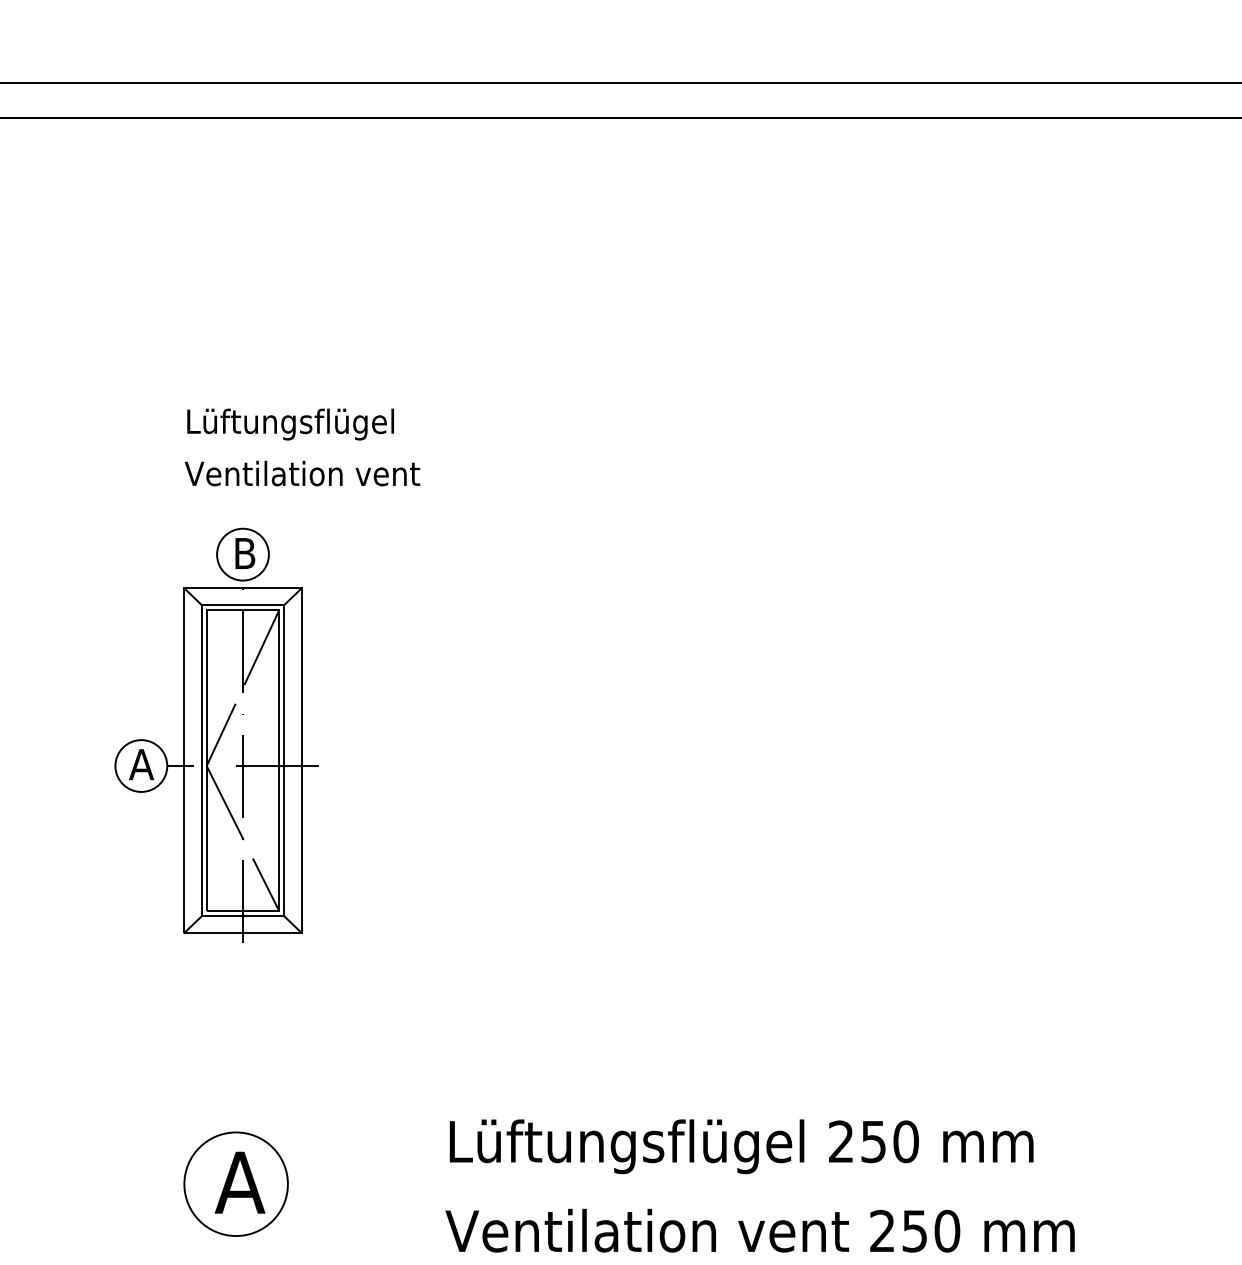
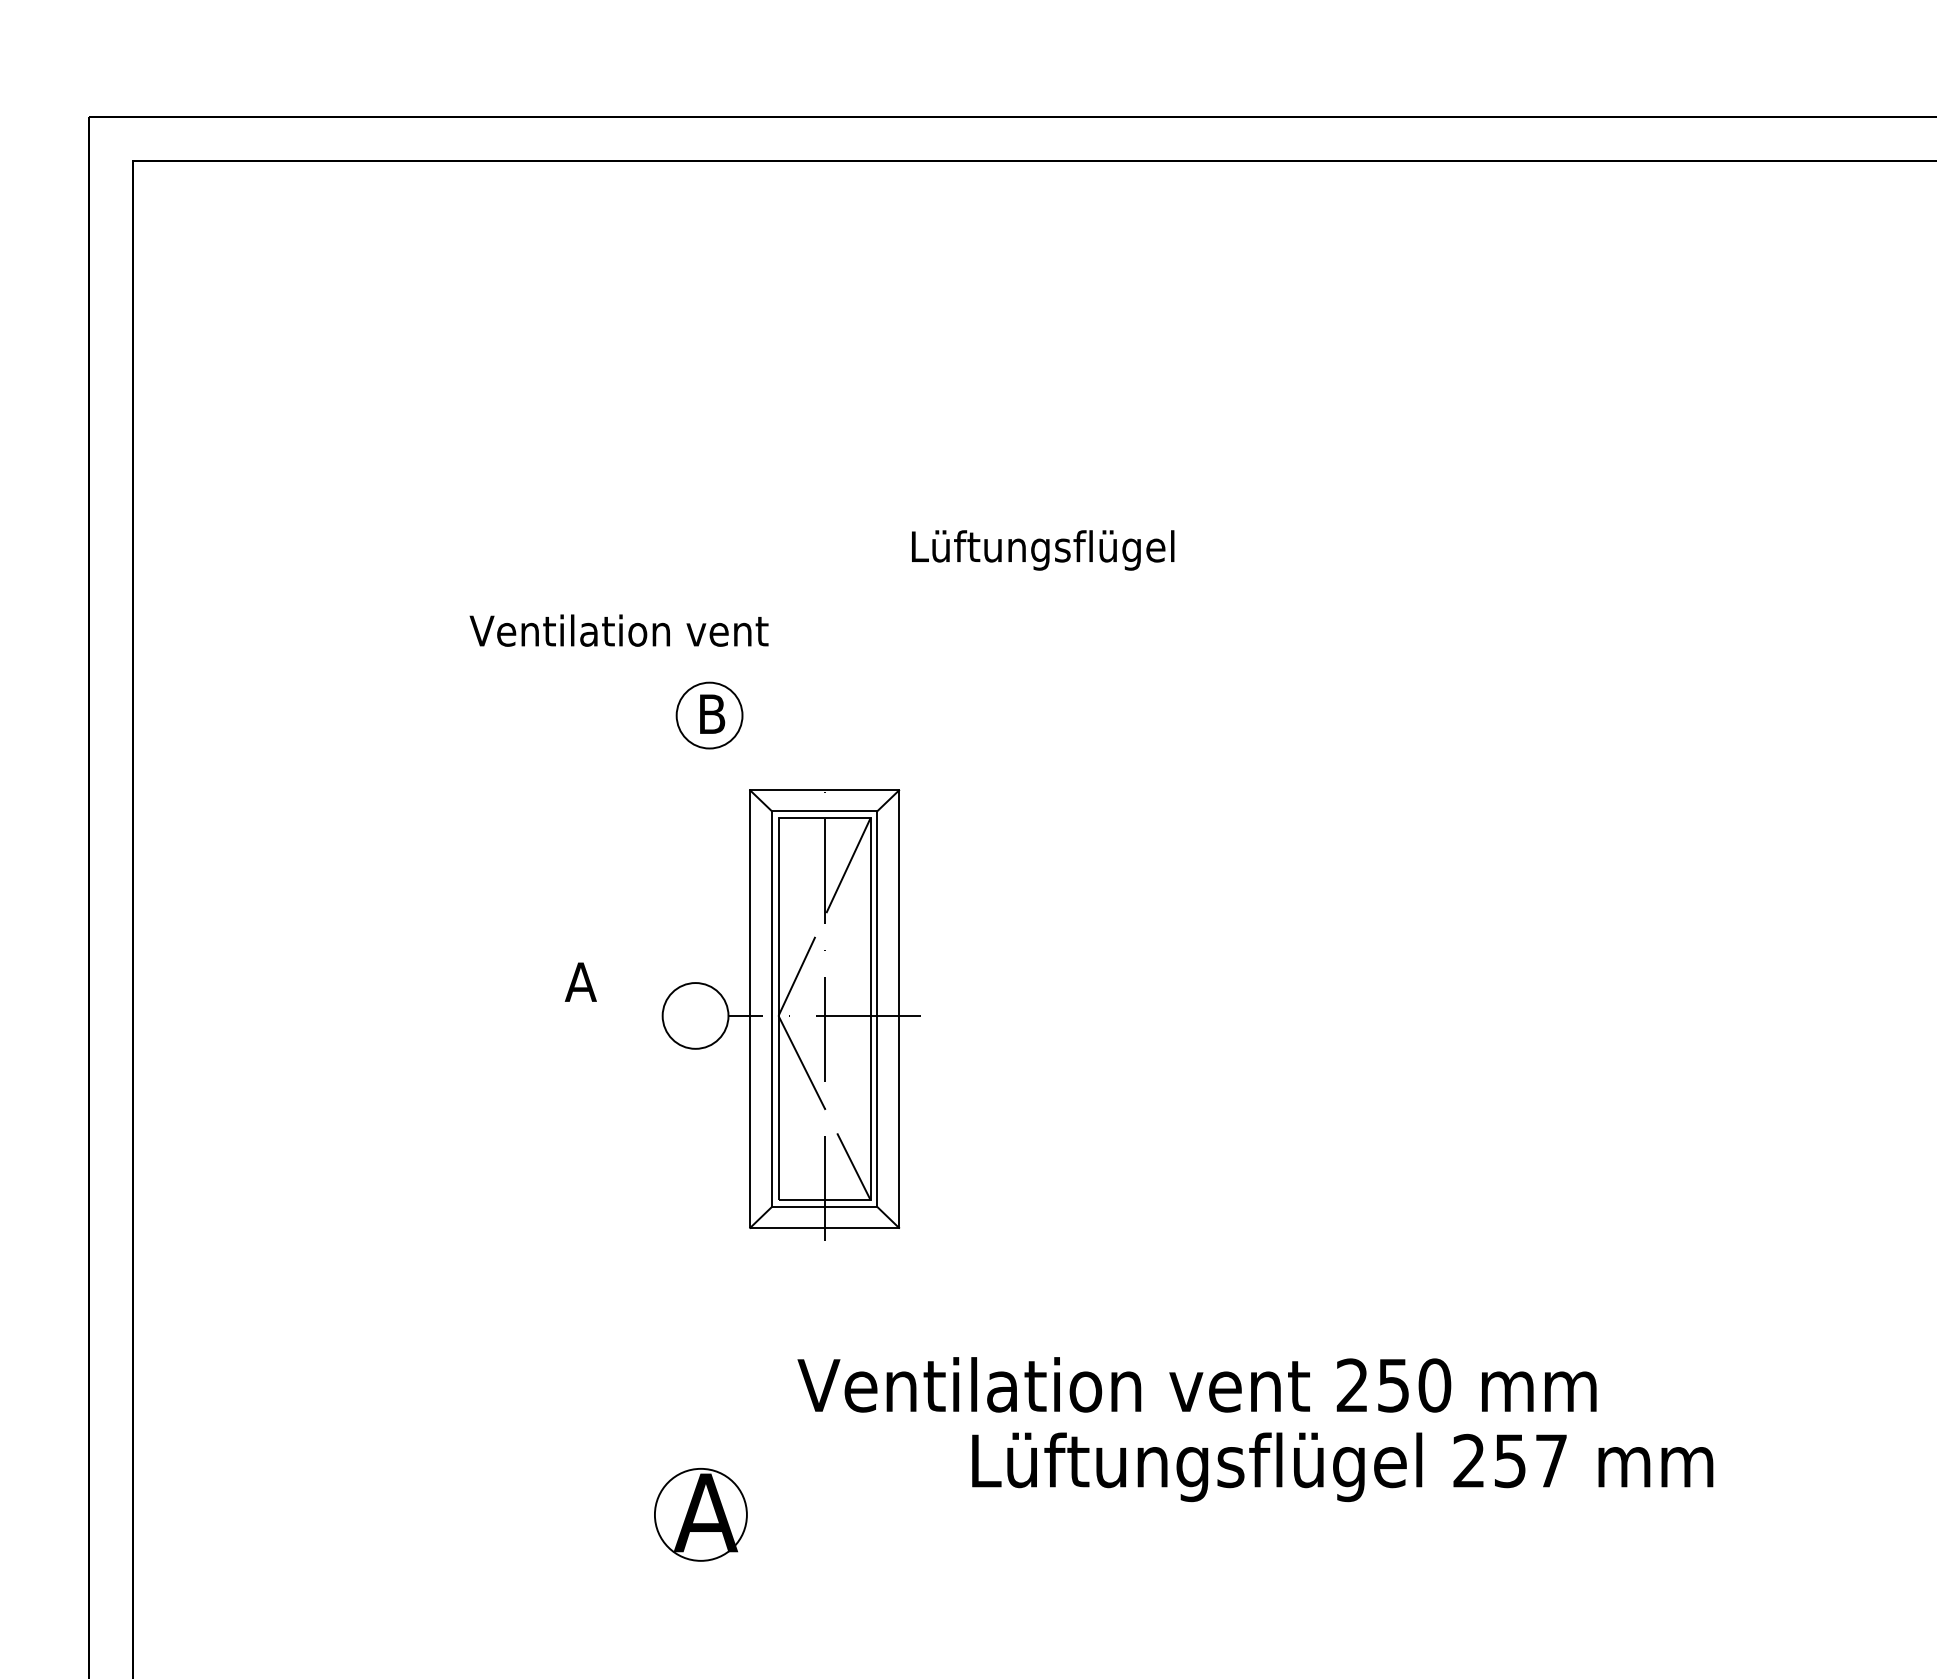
text: (290, 424) -> (1043, 550), moved
text: (301, 473) -> (618, 630), moved
part: (216, 764) -> (790, 1014), moved
text: (906, 1141) -> (1551, 1460), 250 -> 257
circle: (235, 1183) -> (700, 1514), size x0.7
text: (759, 1230) -> (1196, 1384), moved

